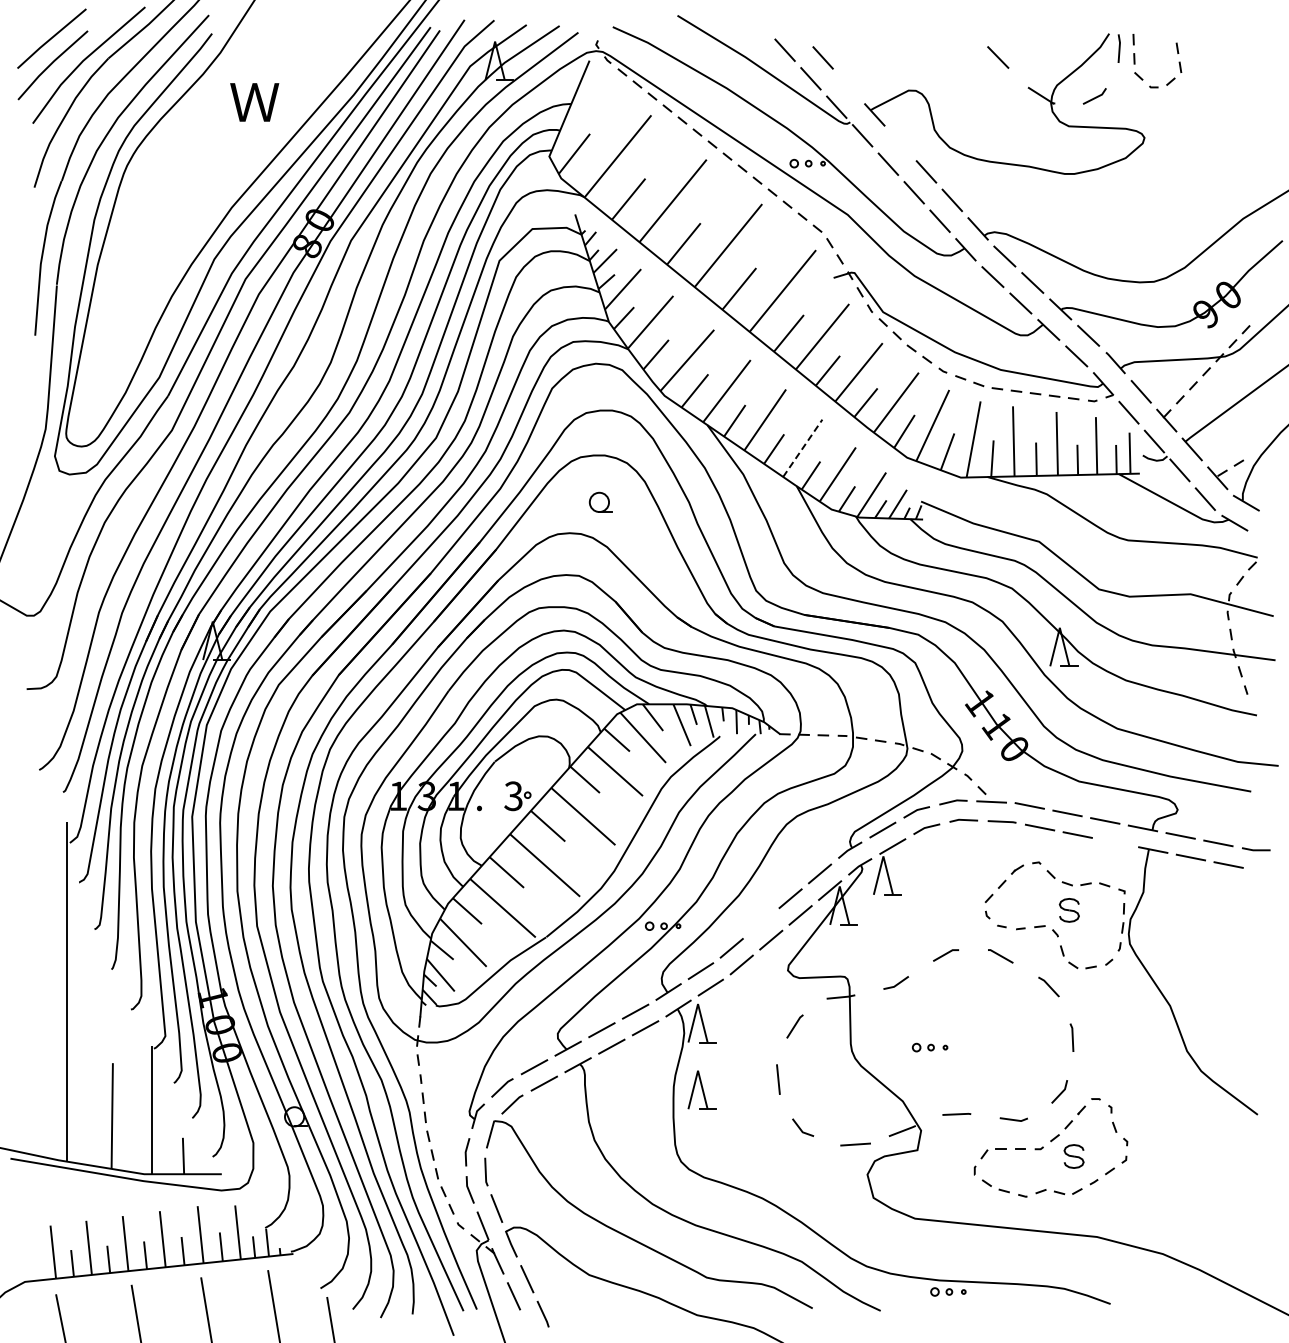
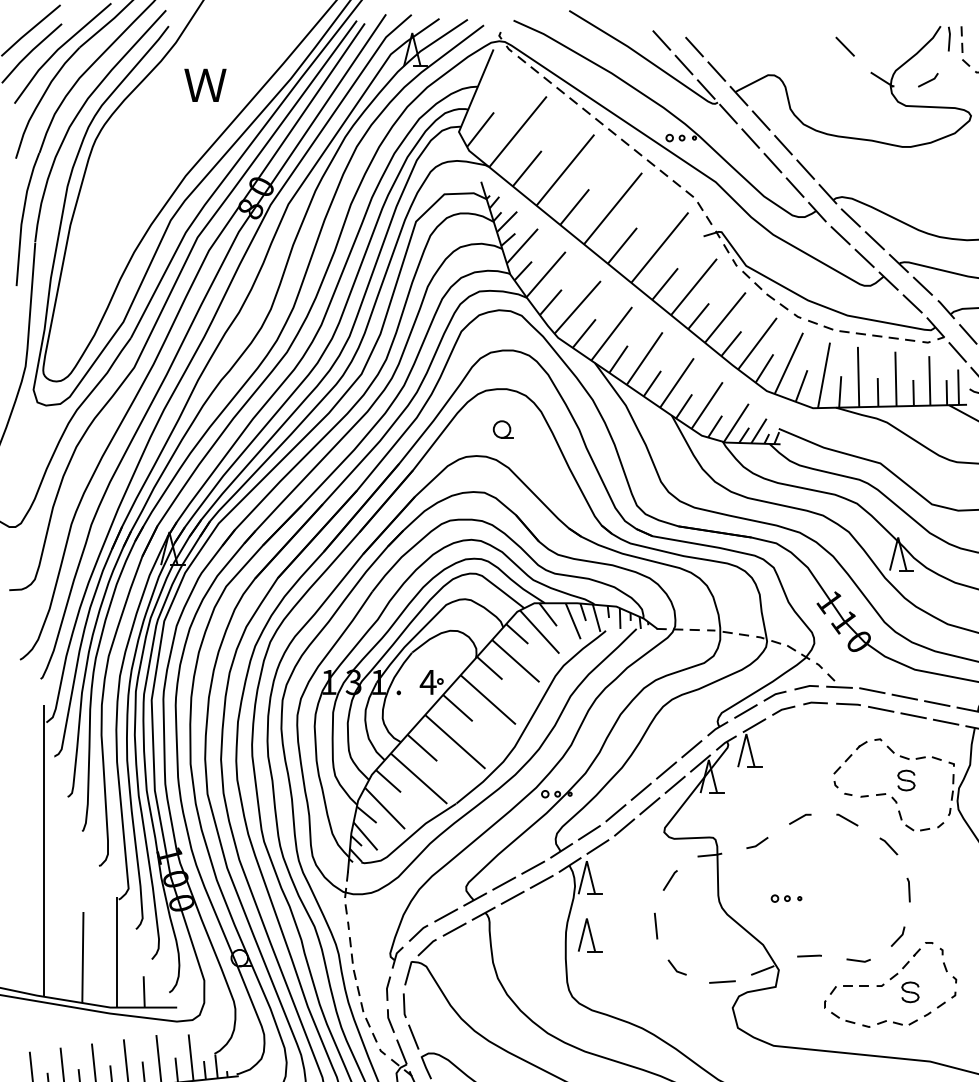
line: (848, 86) -> (716, 71), added
line: (900, 143) -> (761, 120), added
line: (802, 448) -> (676, 383), dashed -> solid
text: (513, 796) -> (428, 682), 3 -> 4
line: (1115, 842) -> (946, 722), added
line: (761, 923) -> (641, 791), added

